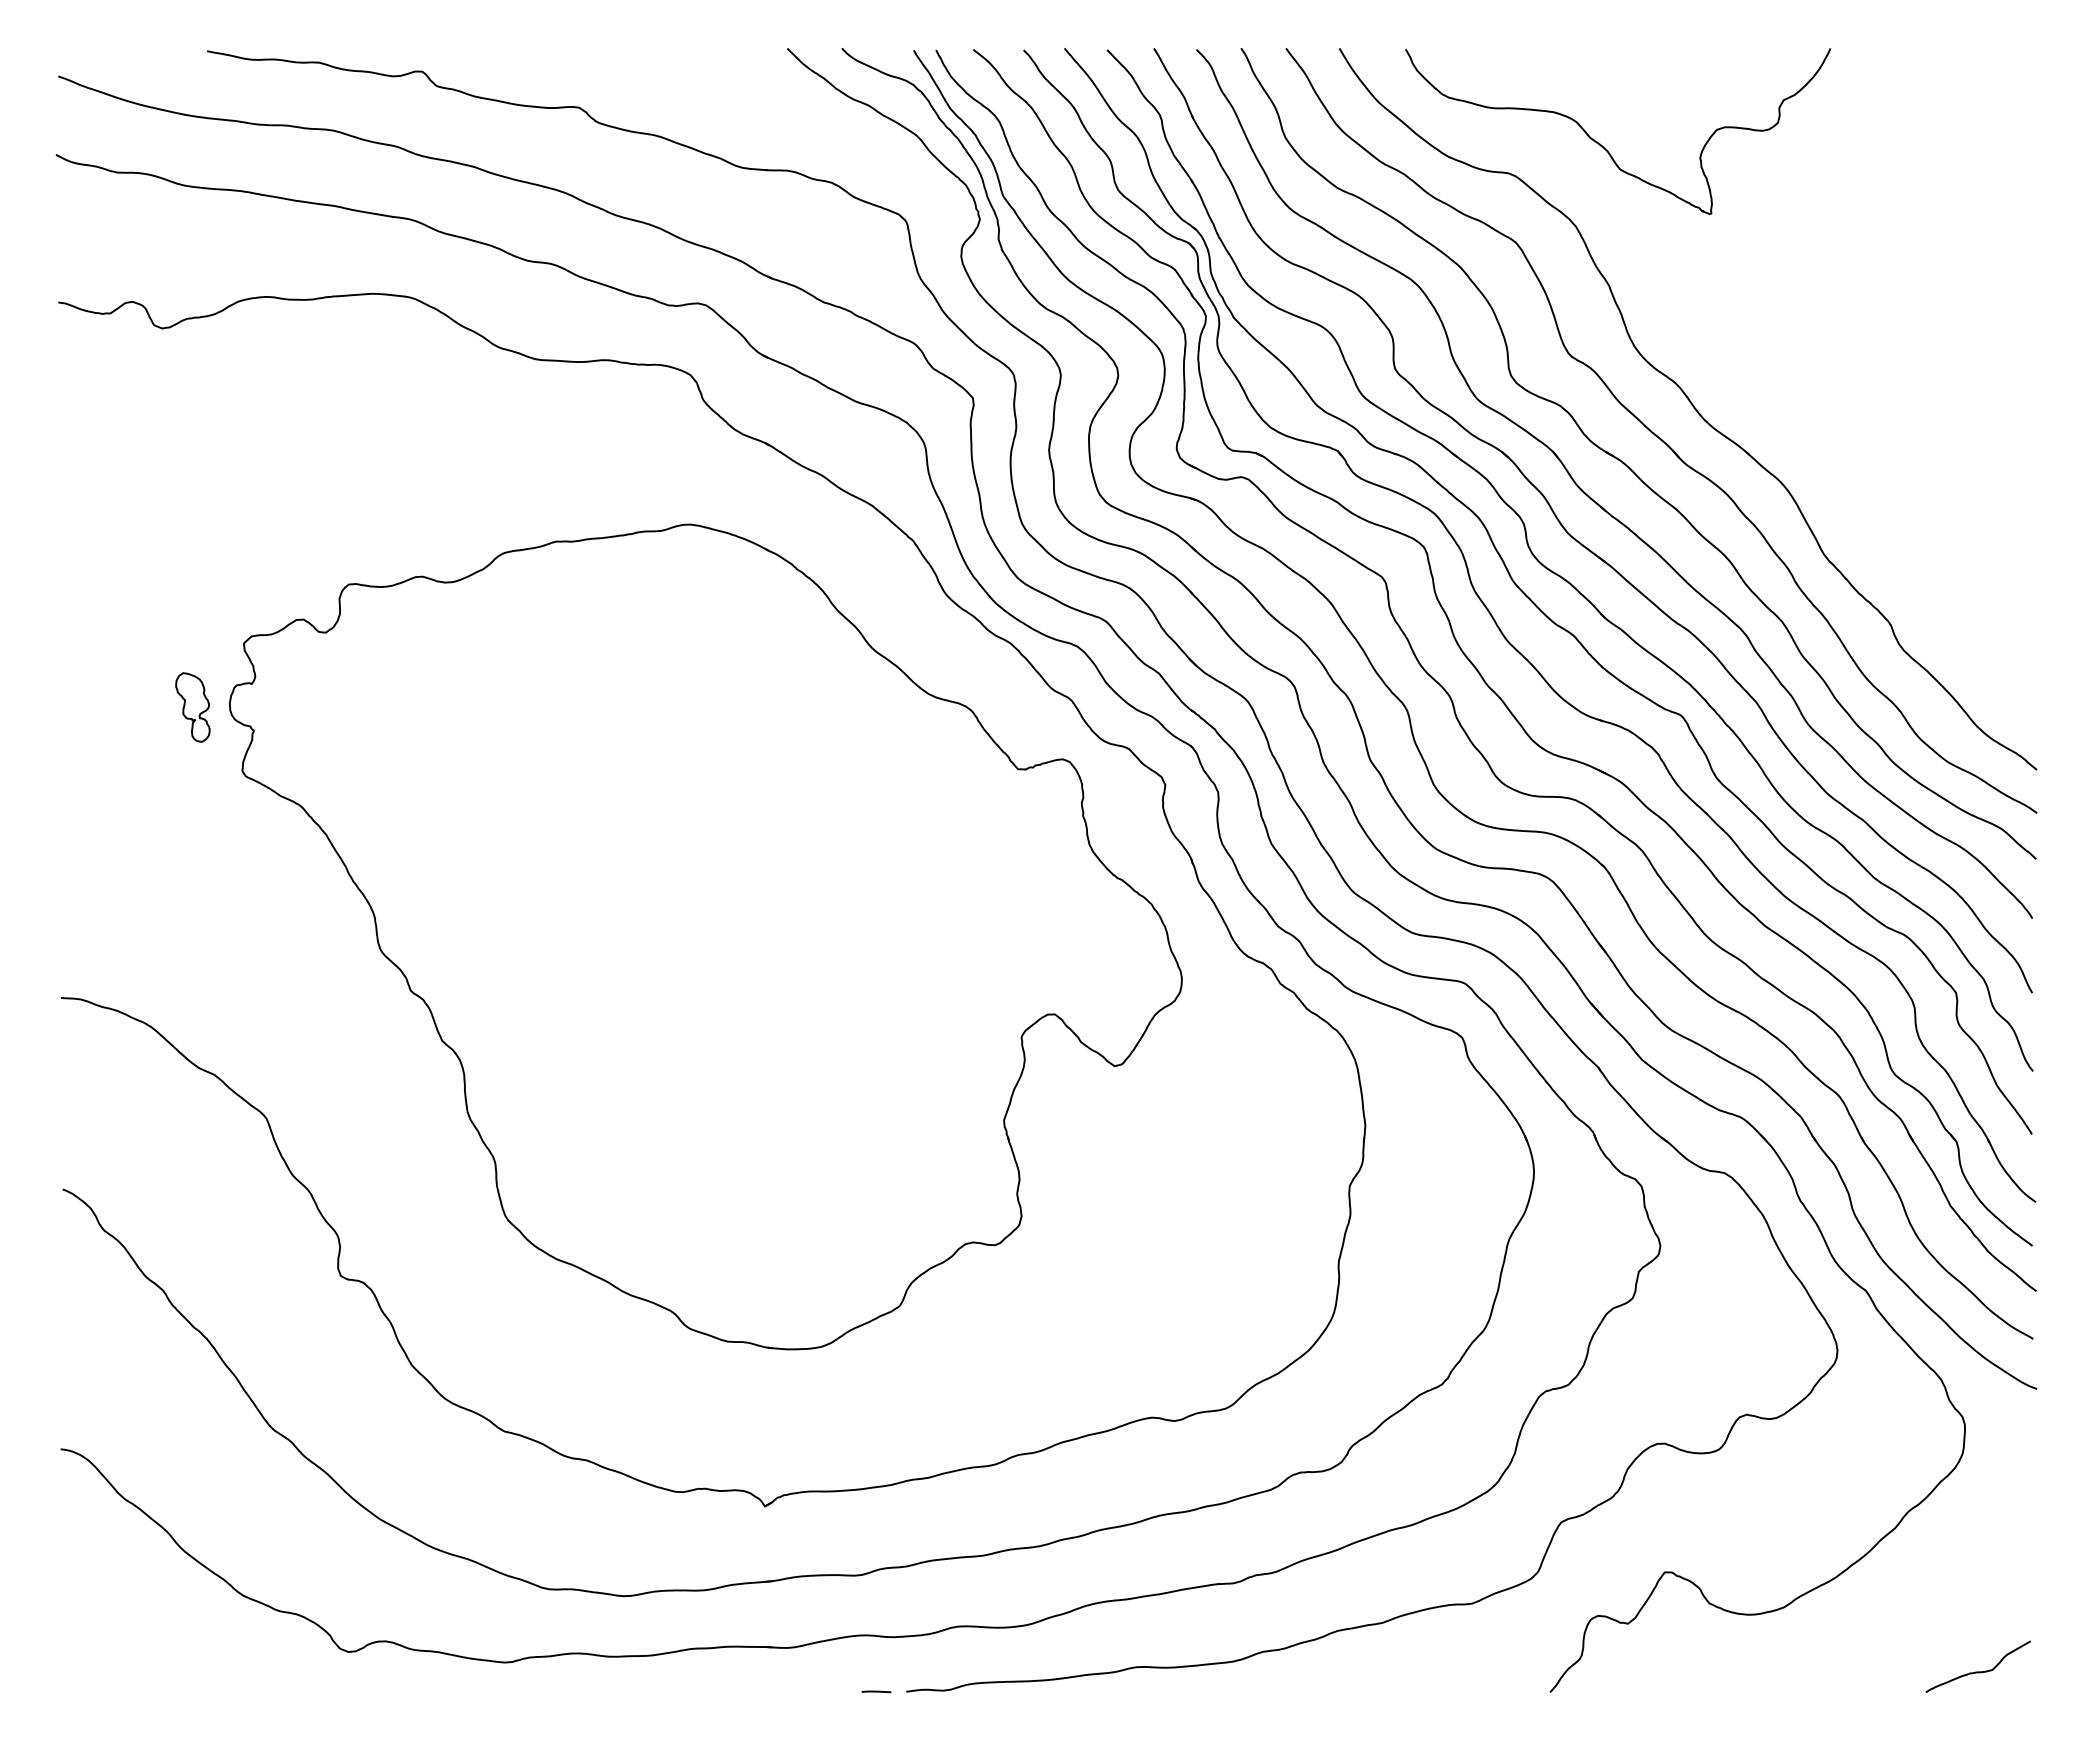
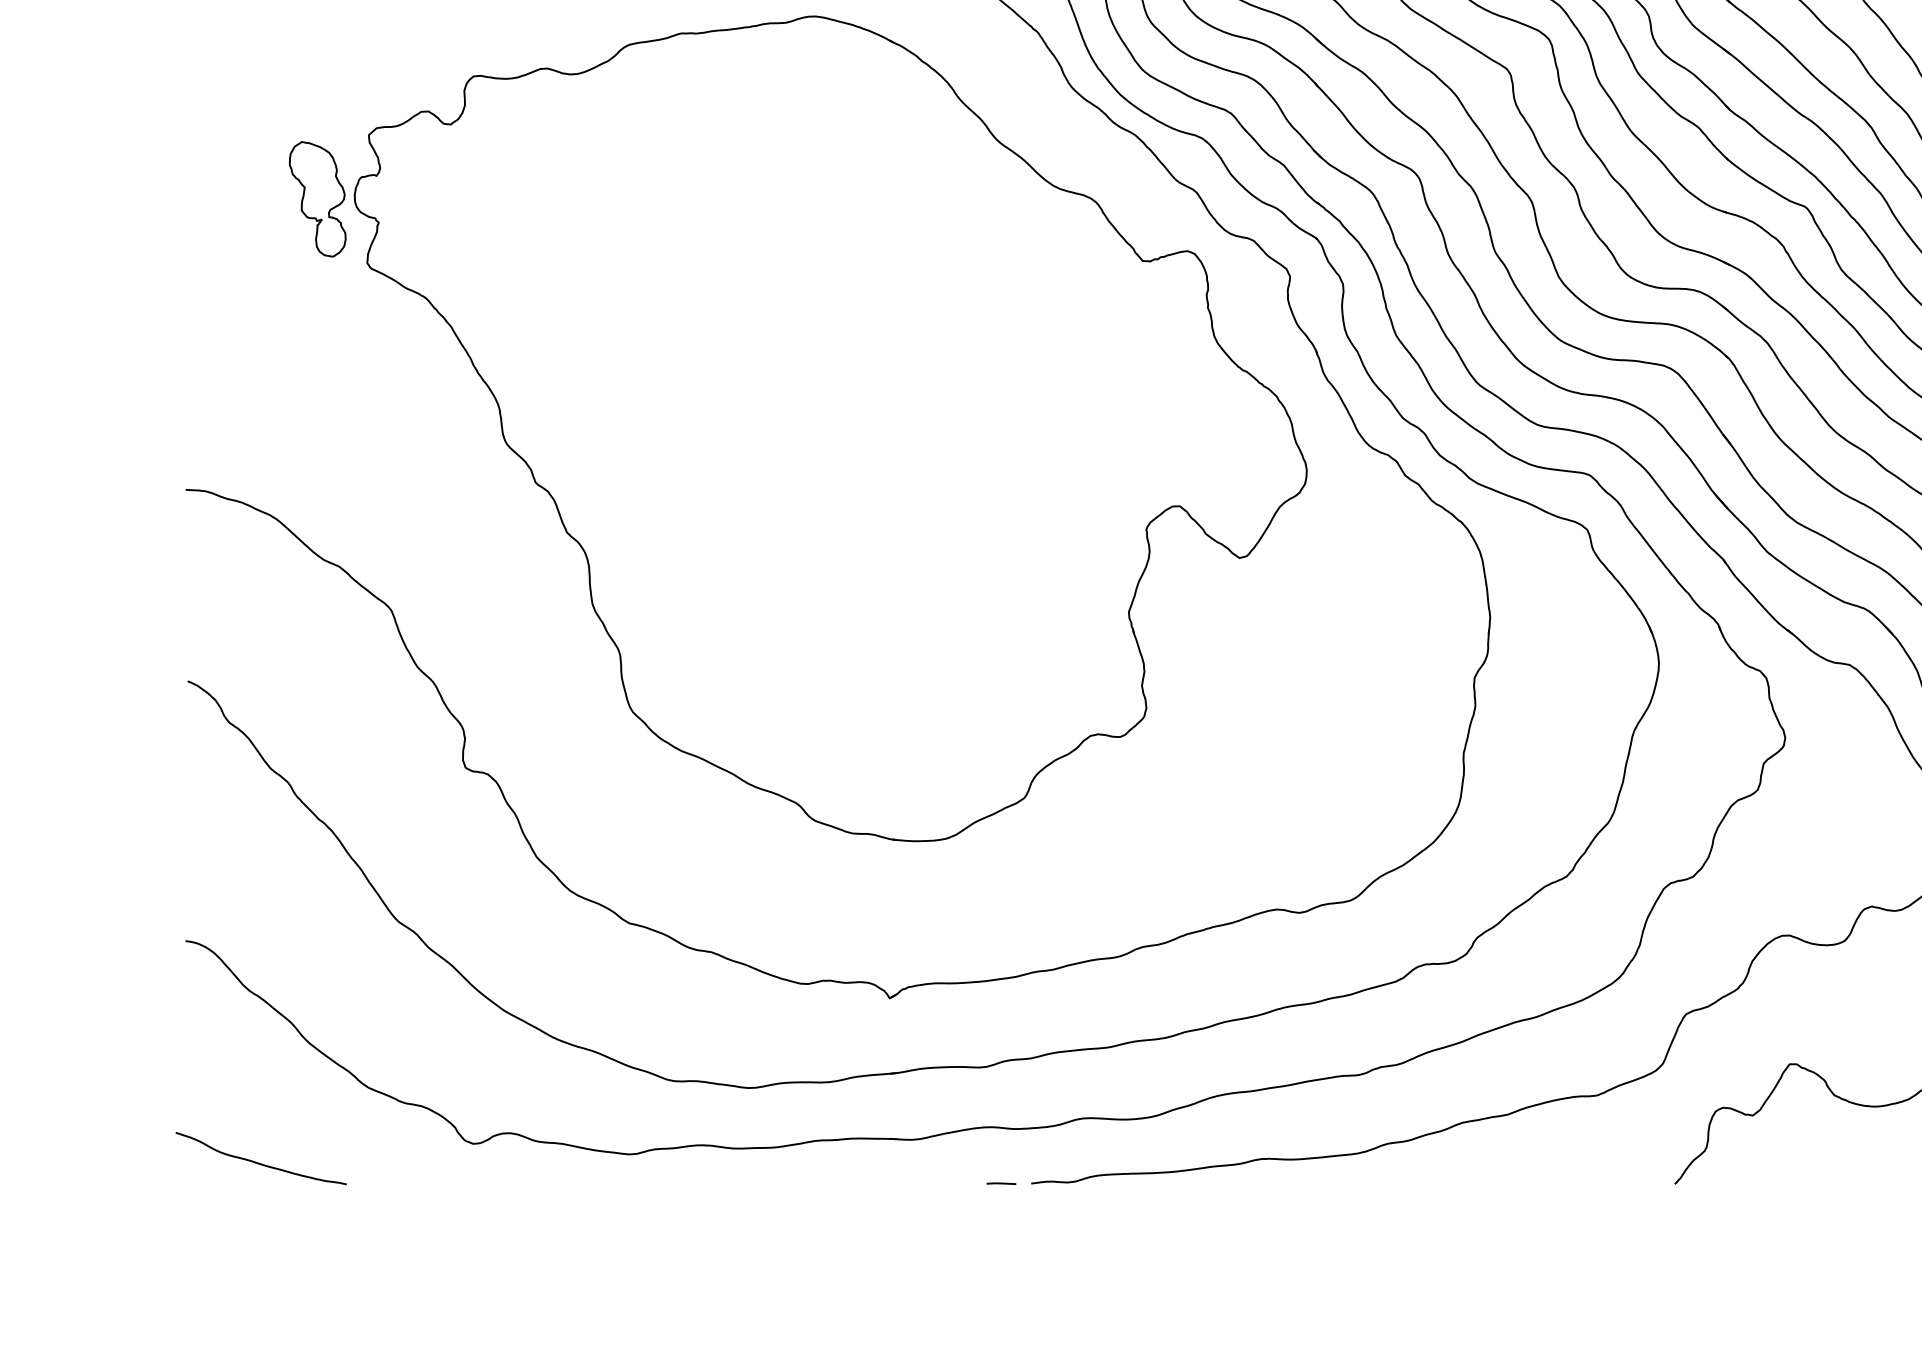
part: (192, 707) -> (317, 199), size x1.67
curve: (133, 1670) -> (258, 1162), added

